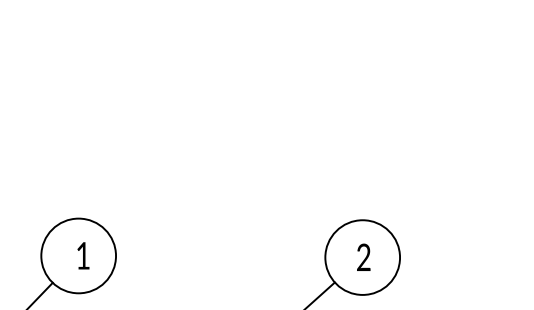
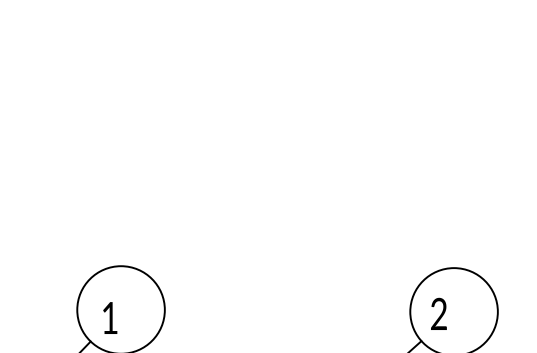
text: (83, 255) -> (110, 317), moved
text: (363, 256) -> (438, 312), moved

